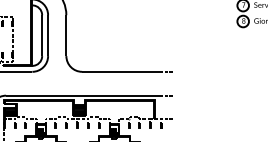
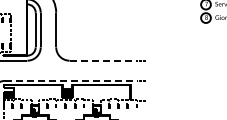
line: (123, 71) -> (104, 60), solid -> dashed
line: (85, 95) -> (72, 80), solid -> dashed

